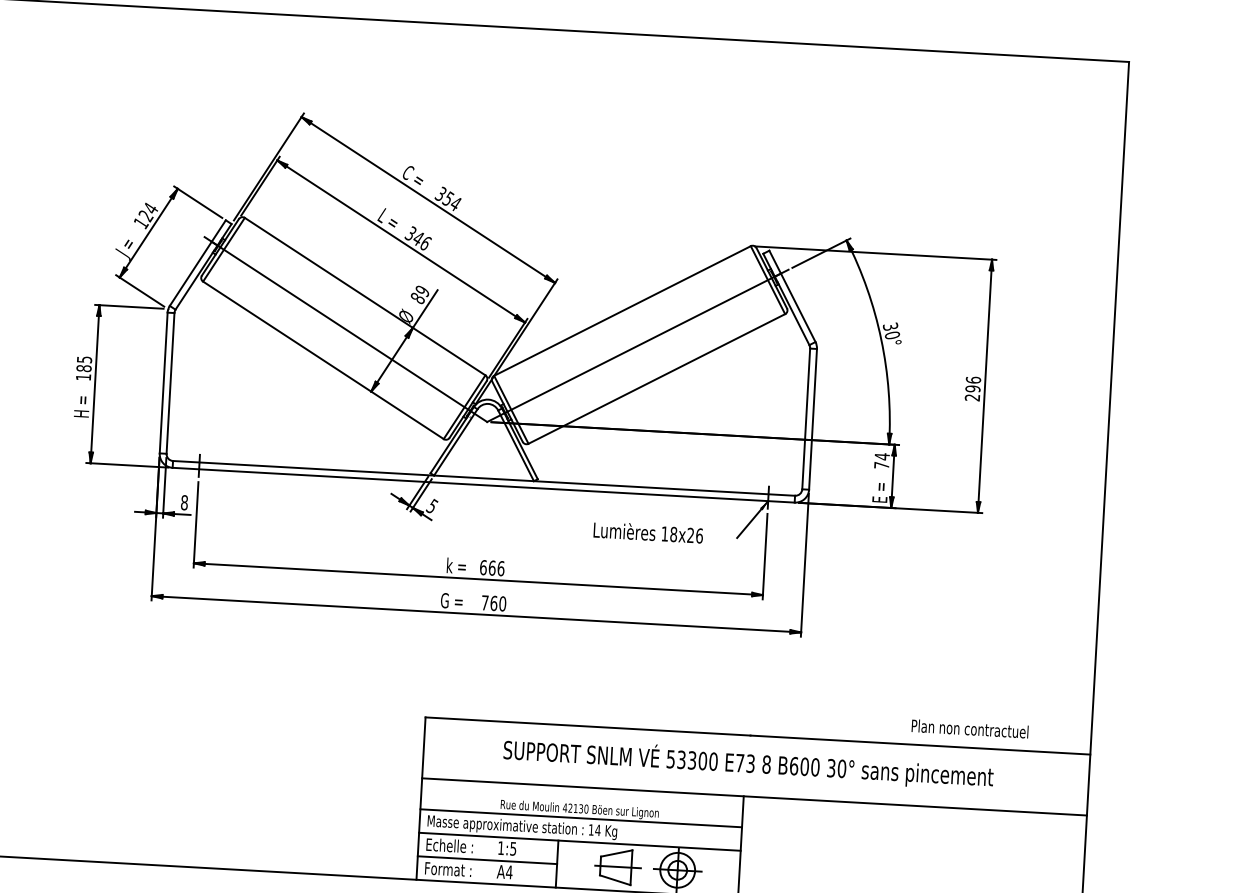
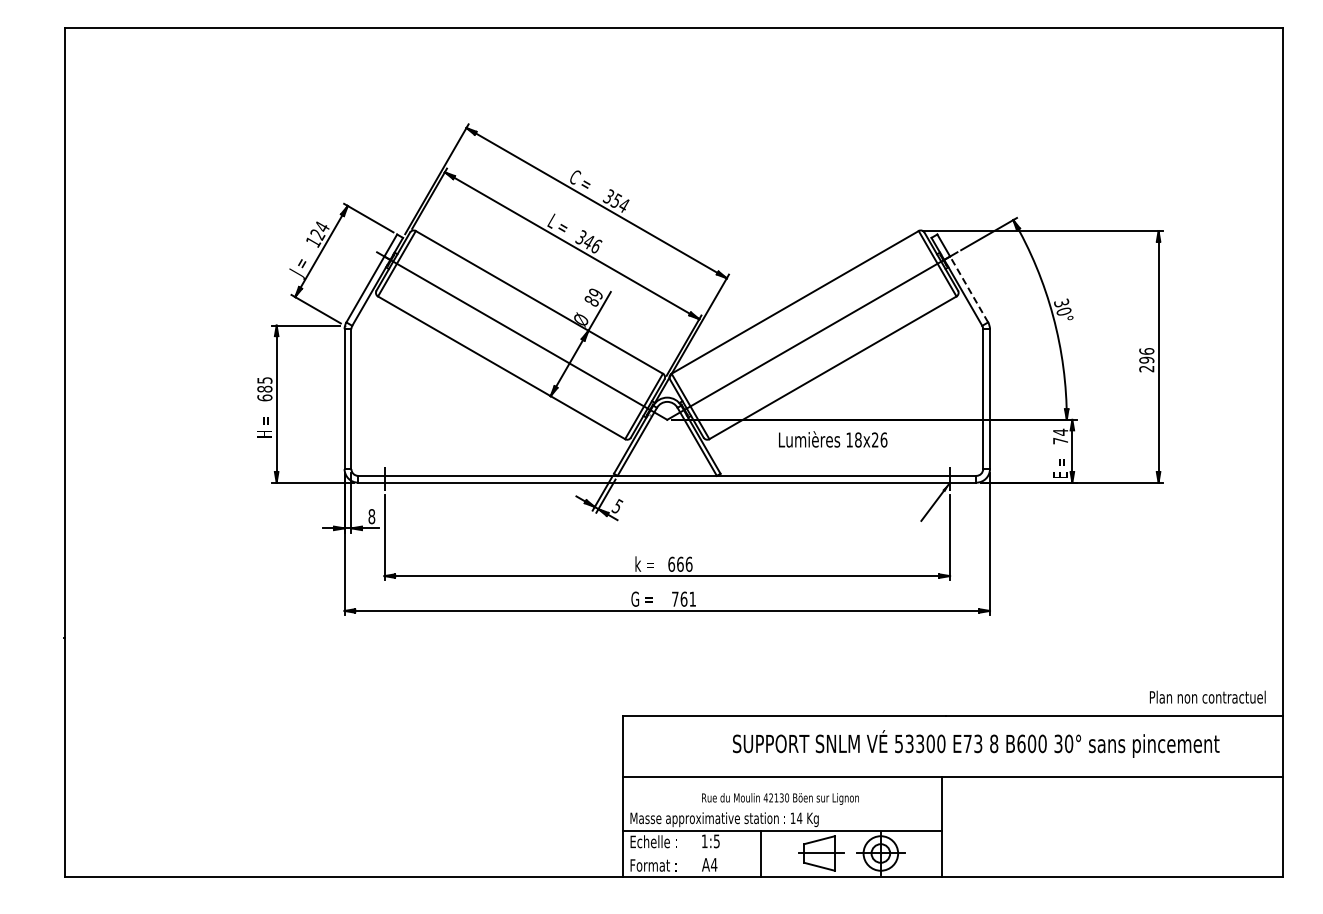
line: (797, 307) -> (968, 289), solid -> dashed
text: (83, 376) -> (264, 397), 185 -> 685
text: (648, 532) -> (833, 439), moved
text: (502, 603) -> (692, 598), 760 -> 761
text: (969, 728) -> (1207, 696), moved
text: (748, 763) -> (976, 743), moved
line: (581, 818) -> (782, 807), removed
line: (487, 860) -> (691, 854), removed

